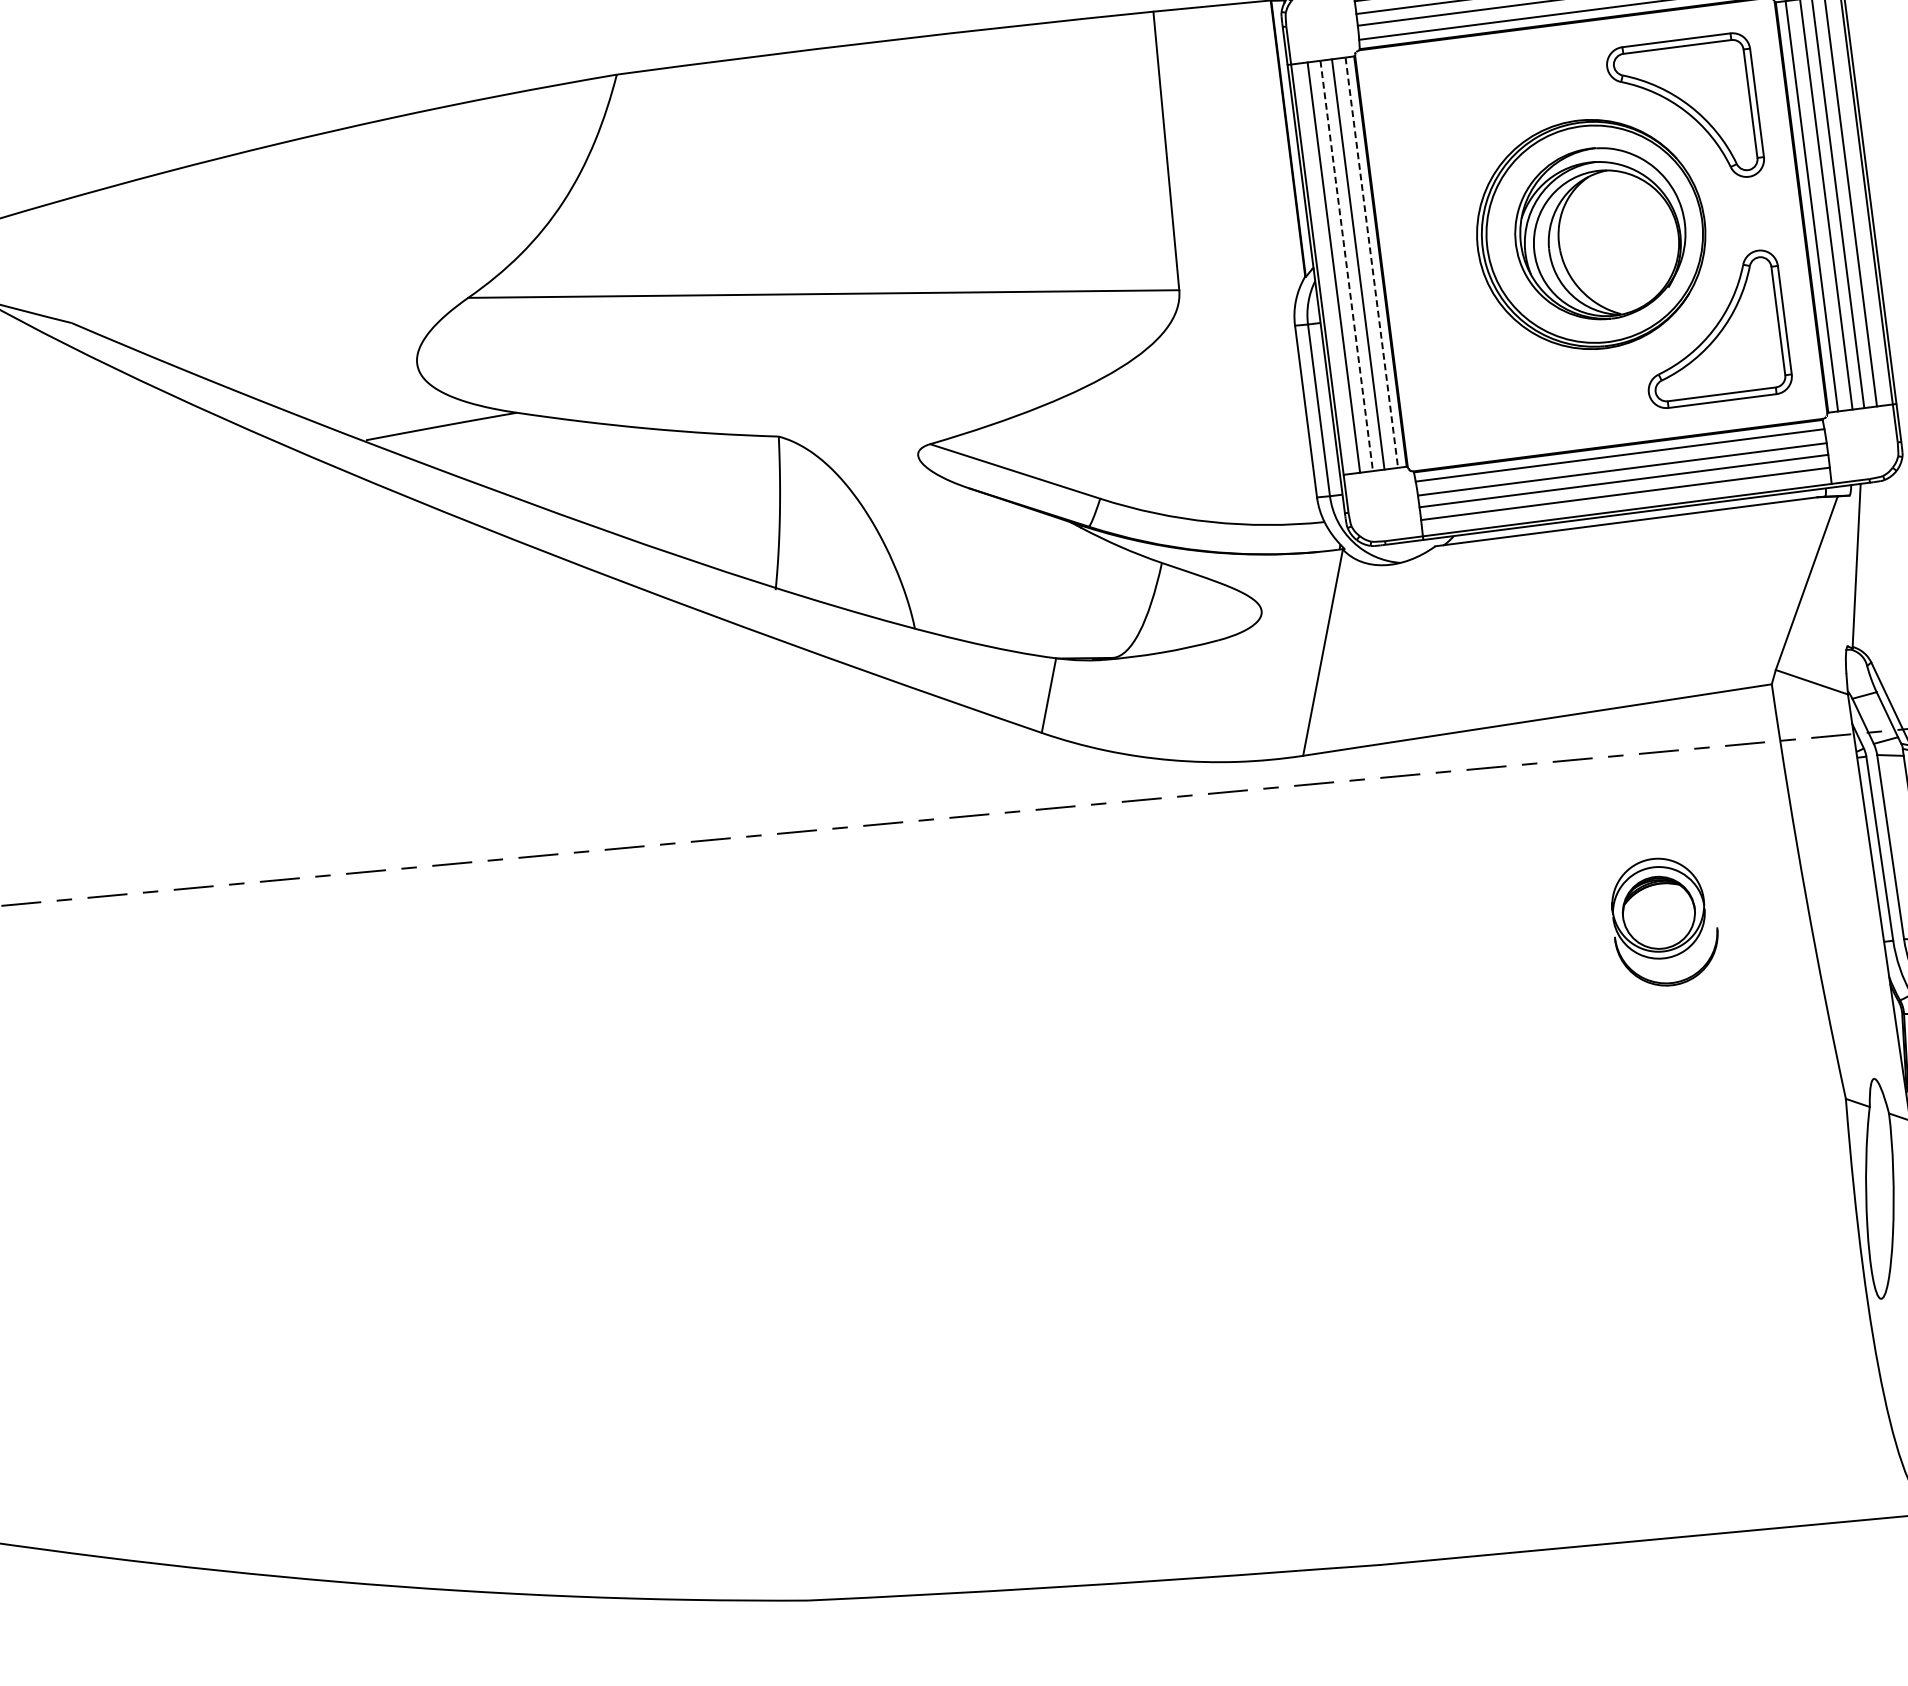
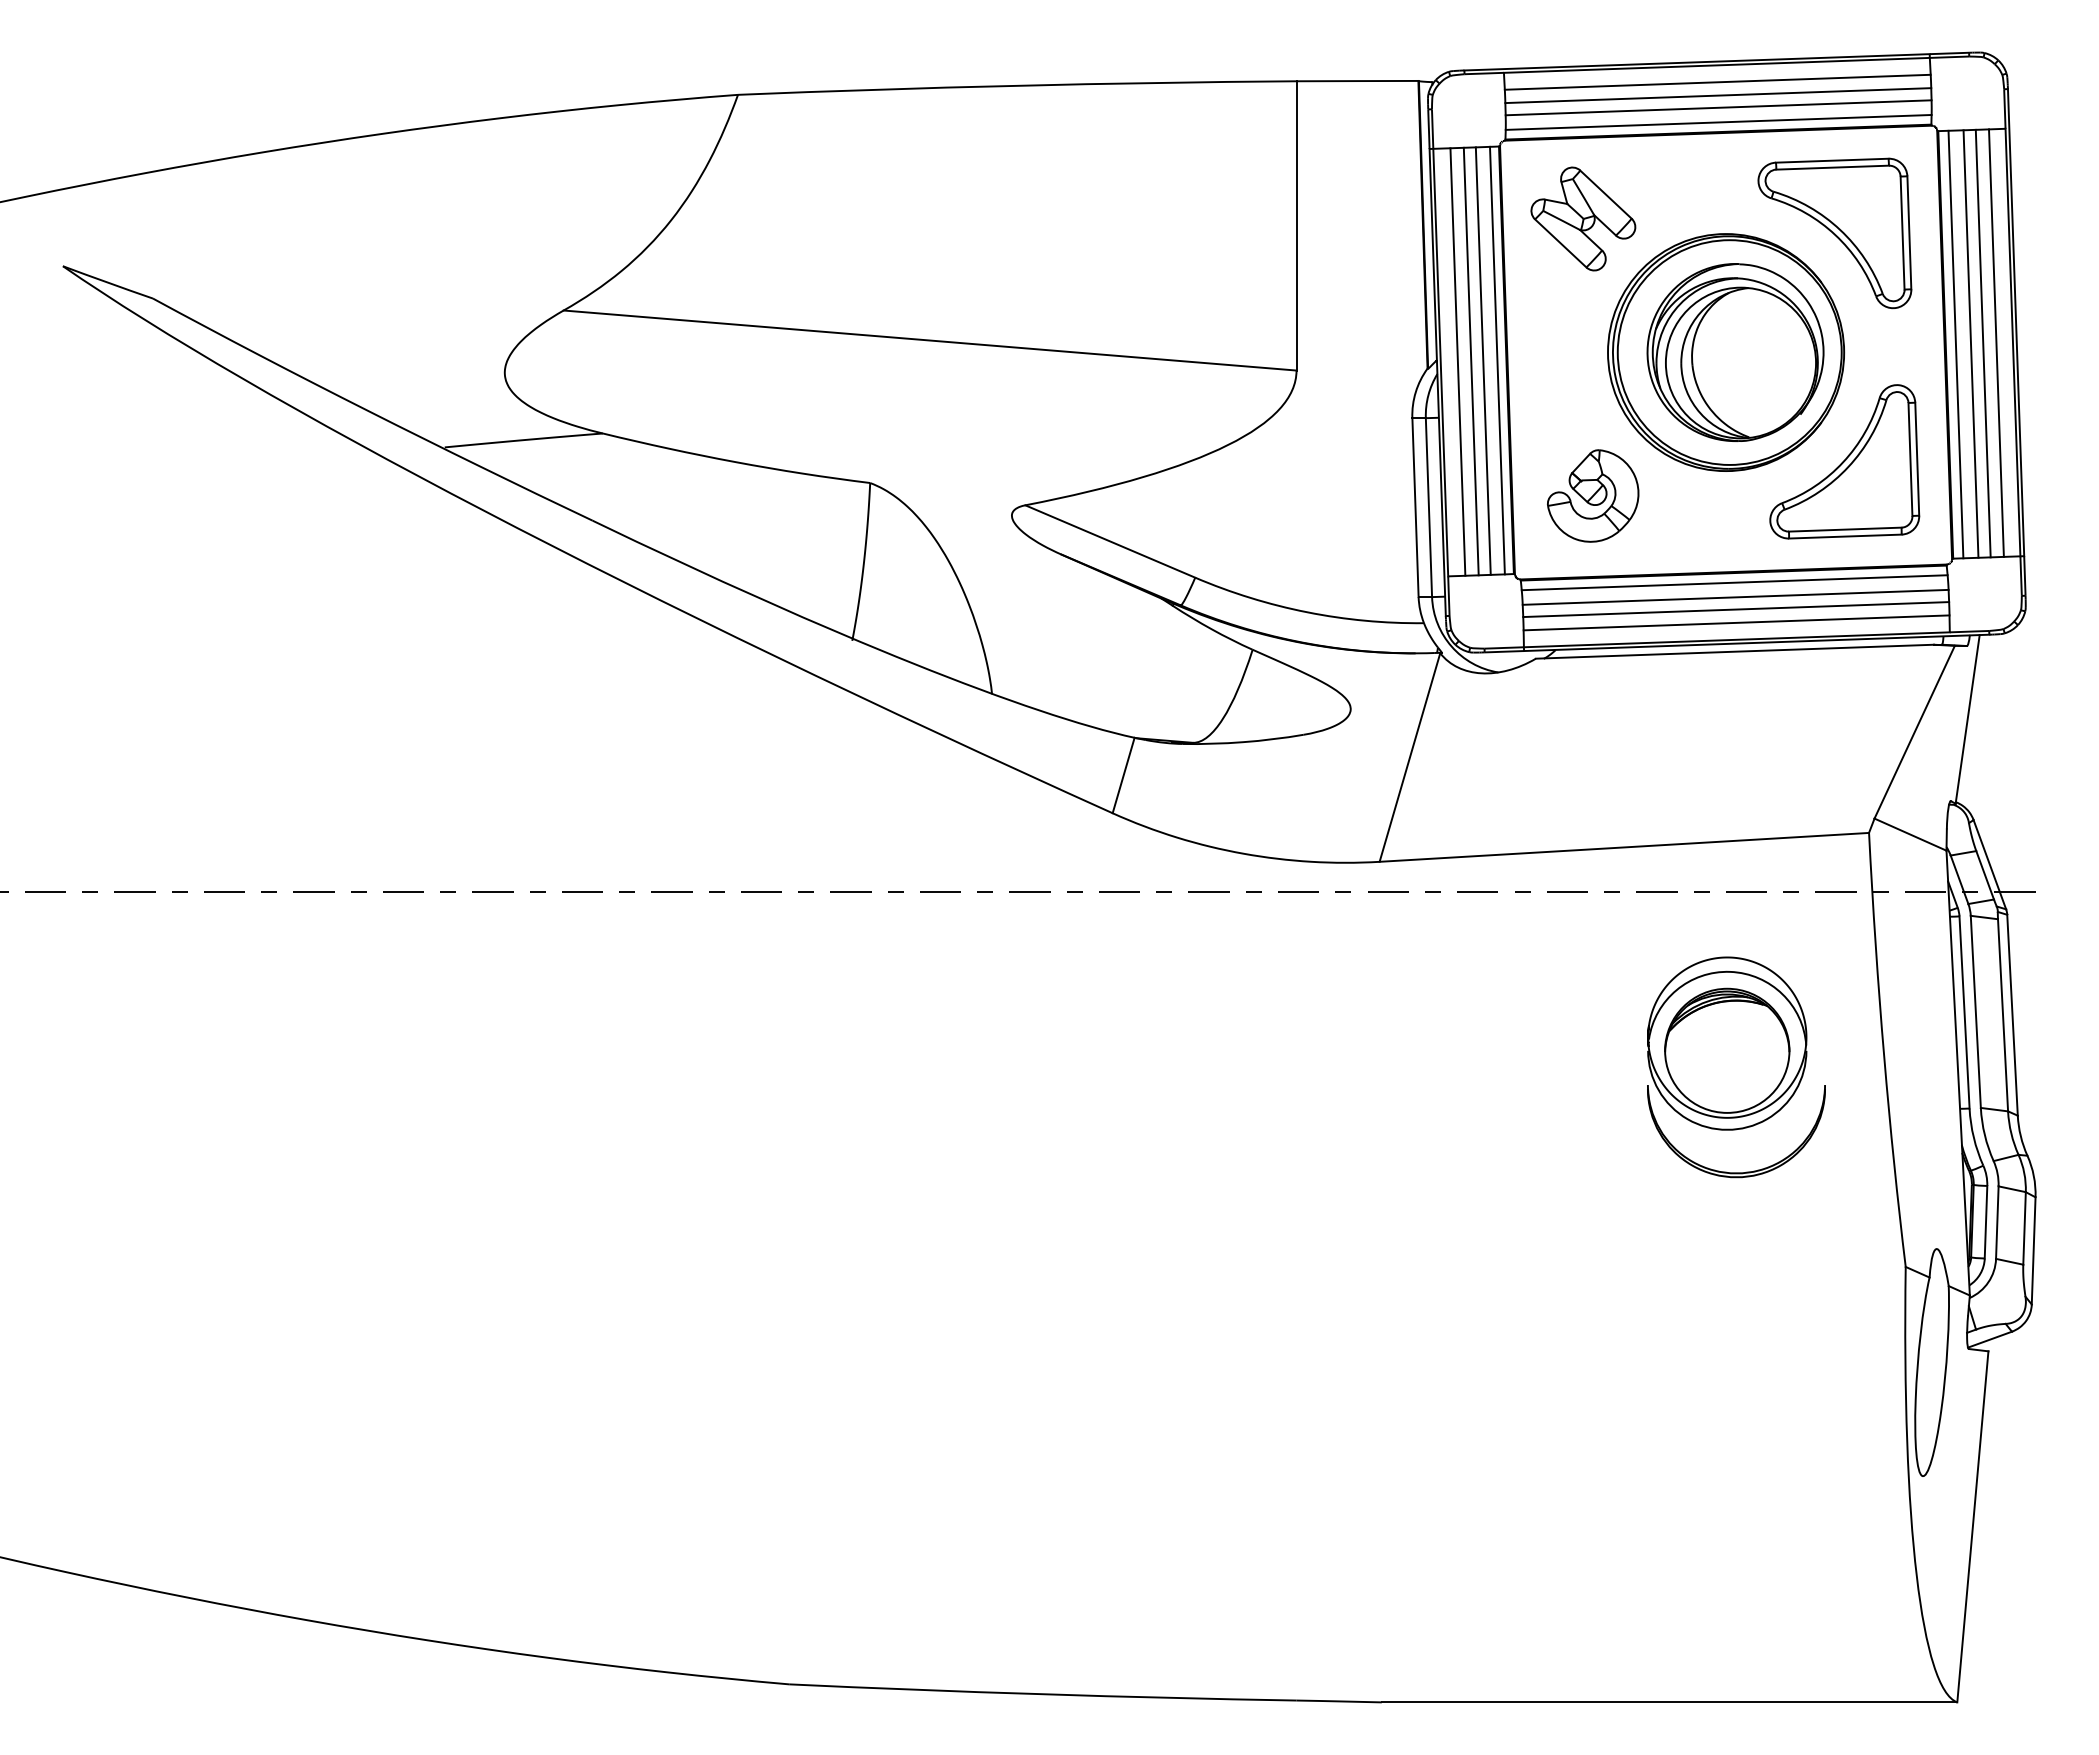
part: (1441, 118) -> (1583, 218), added
line: (1371, 262) -> (1497, 360), dashed -> solid
line: (1346, 265) -> (1471, 361), dashed -> solid
part: (1476, 384) -> (1593, 495), added
part: (1665, 921) -> (1736, 1067), size x1.67

